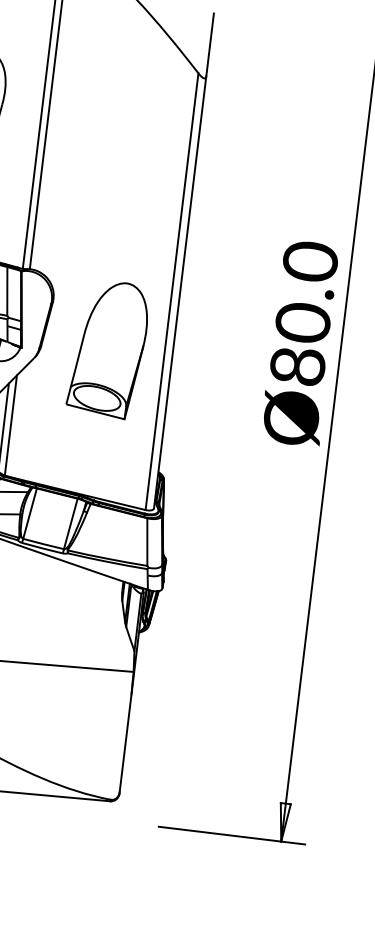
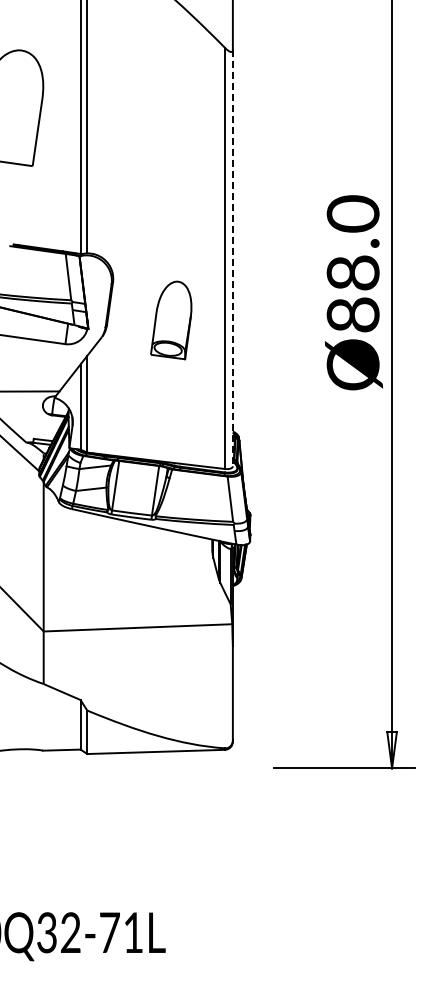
line: (179, 292) -> (232, 258), solid -> dashed
text: (303, 322) -> (353, 272), Ø80.0 -> Ø88.0
part: (107, 349) -> (170, 320), size x0.6

